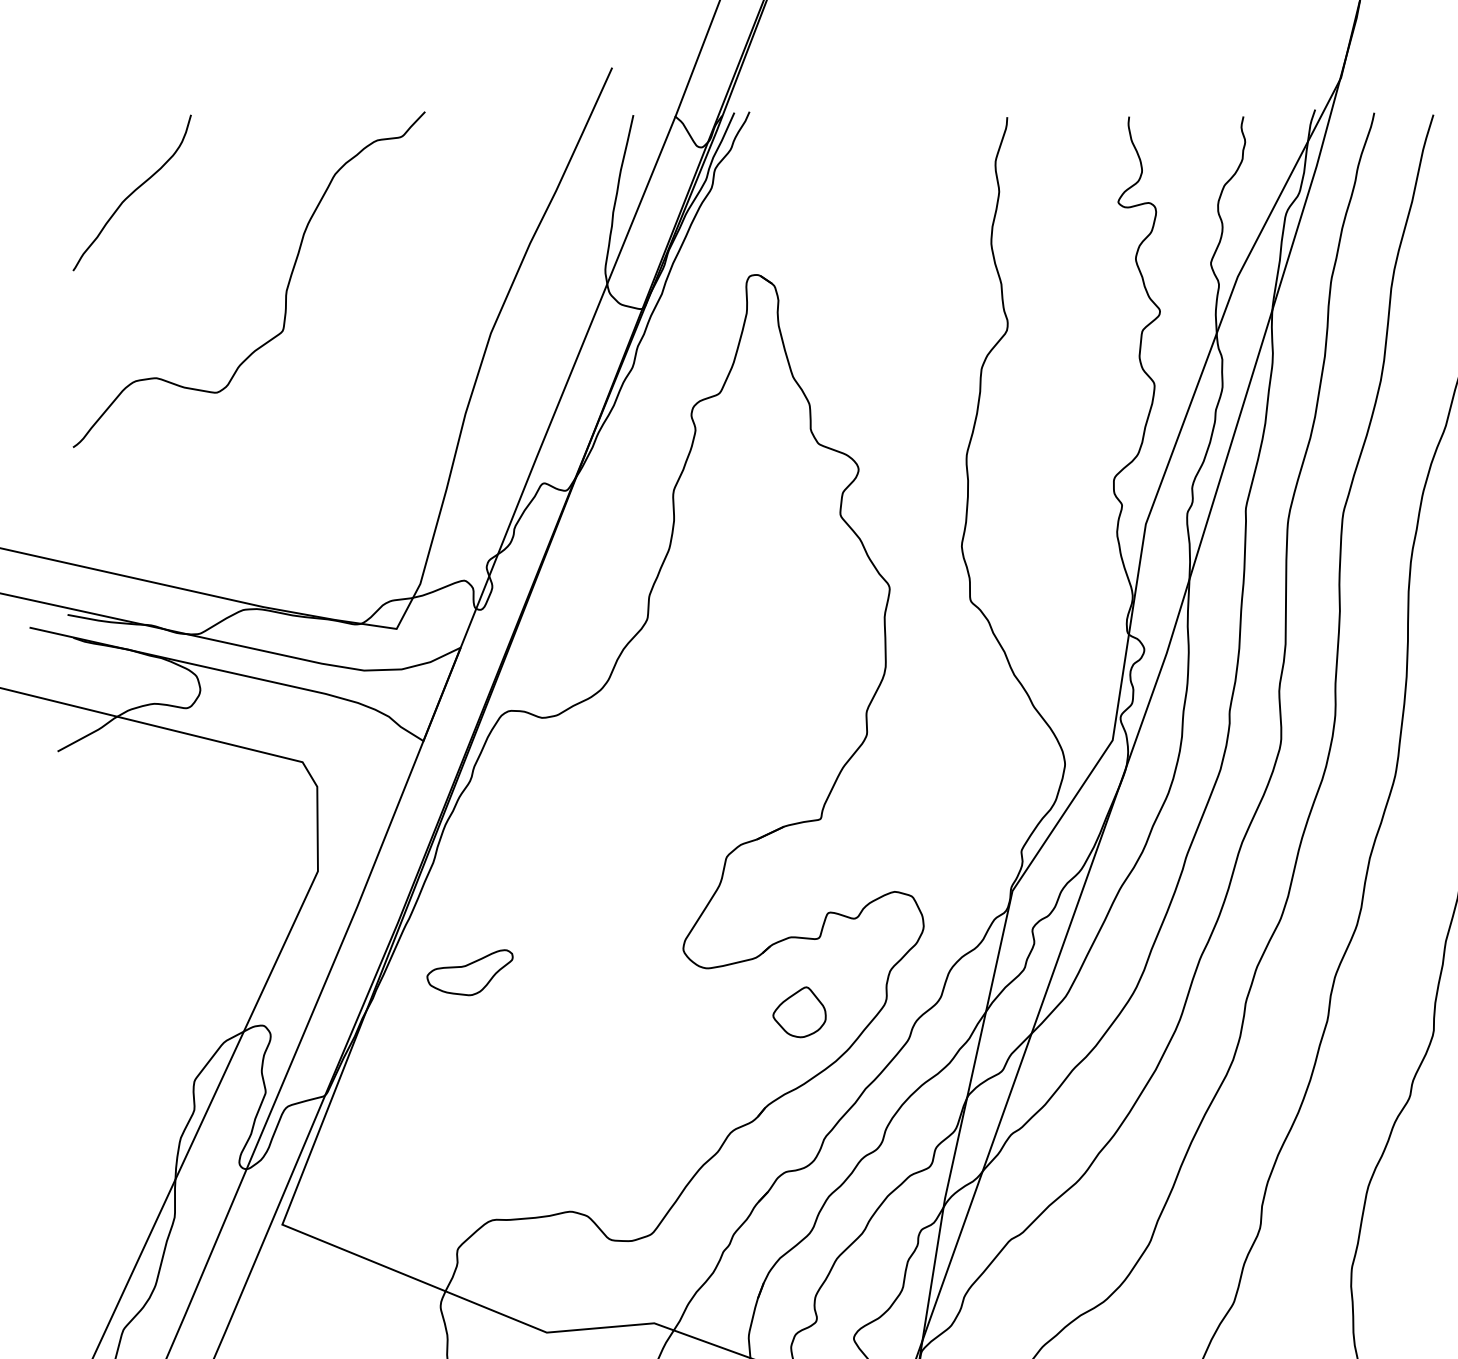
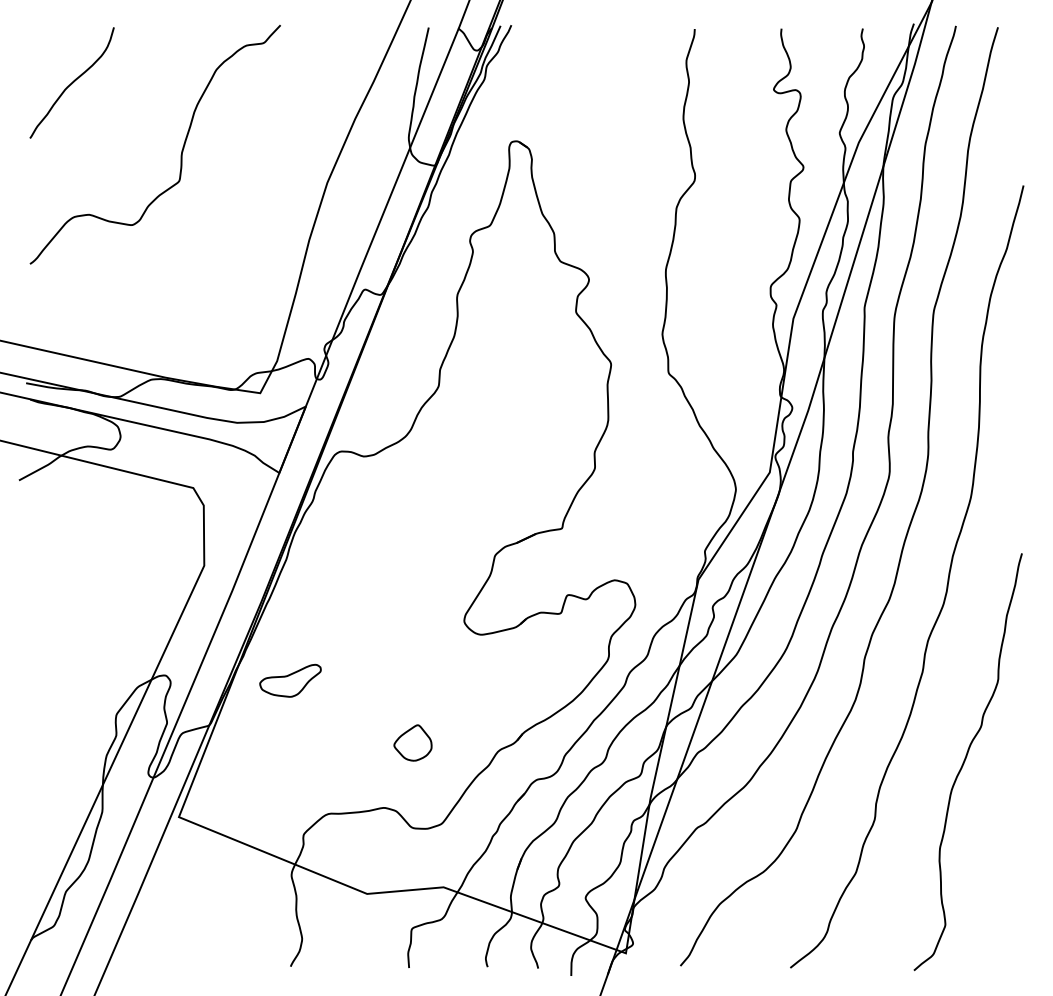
part: (470, 972) -> (290, 680), moved
part: (798, 1011) -> (412, 742), moved

